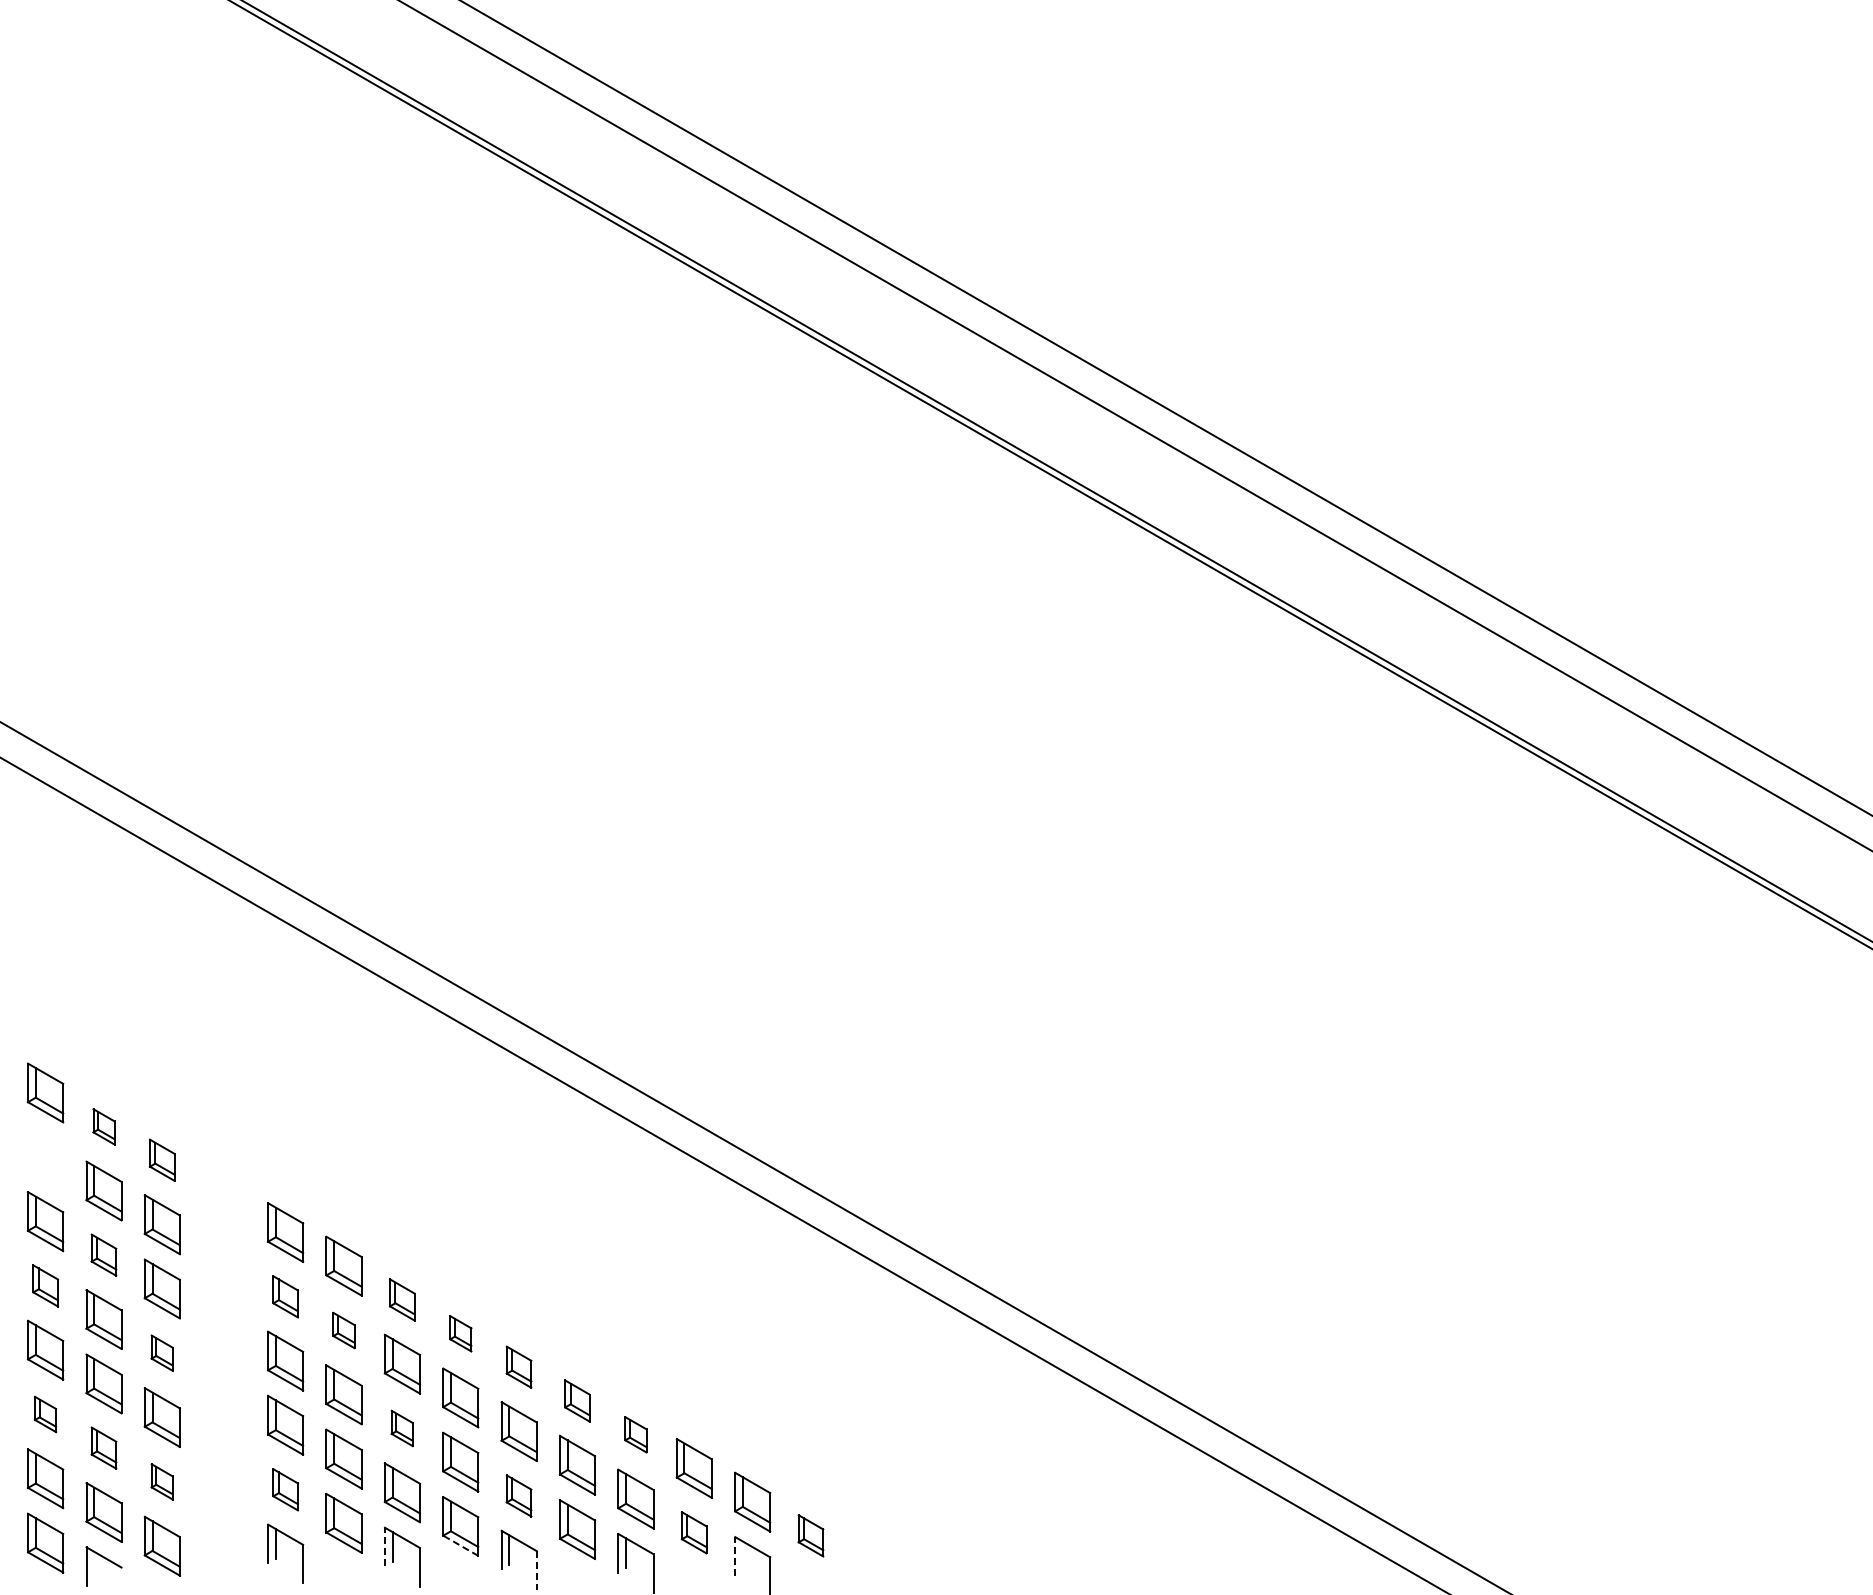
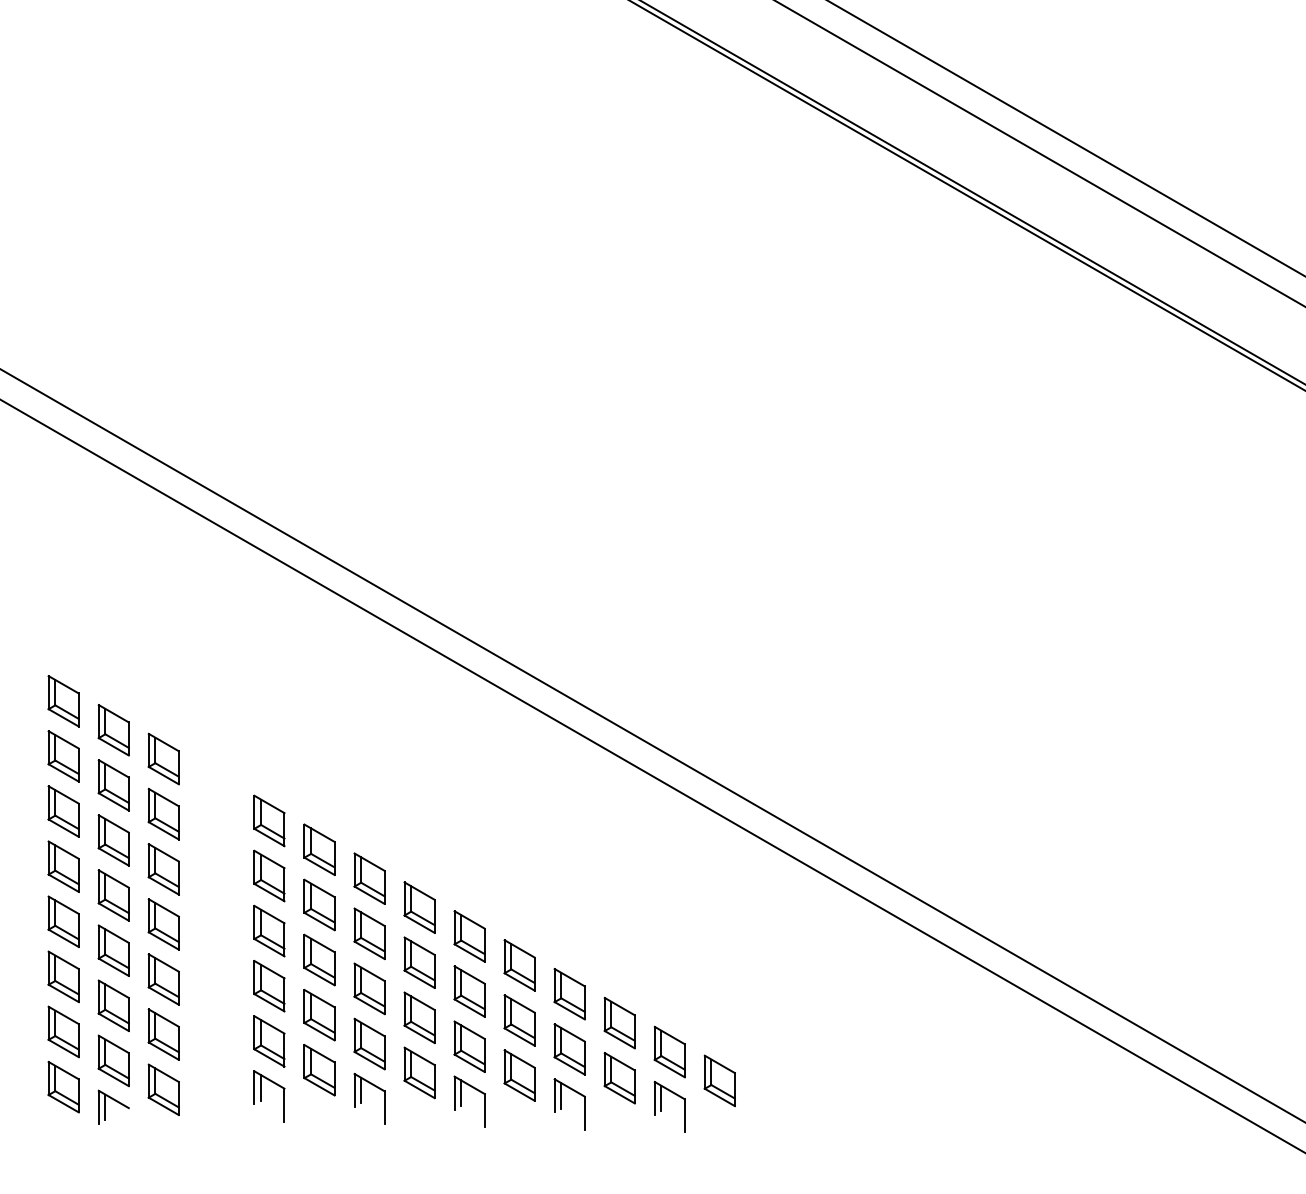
part: (103, 1126) -> (113, 730), size x1.67
part: (45, 1156) -> (63, 755), added
part: (161, 1159) -> (163, 758), size x1.43
part: (103, 1254) -> (113, 839), size x1.43
part: (45, 1285) -> (63, 866), size x1.43
part: (285, 1296) -> (269, 875), size x1.43
part: (401, 1299) -> (368, 878), size x1.43
part: (343, 1330) -> (319, 904), size x1.67
part: (460, 1333) -> (419, 907), size x1.67
part: (161, 1352) -> (163, 923), size x1.67
part: (518, 1366) -> (469, 935), size x1.43
part: (577, 1400) -> (519, 964), size x1.43
part: (45, 1414) -> (63, 976), size x1.67
part: (401, 1428) -> (368, 988), size x1.67
part: (635, 1434) -> (569, 994), size x1.67
part: (103, 1447) -> (113, 1005), size x1.43
part: (161, 1481) -> (163, 1034), size x1.67
part: (285, 1489) -> (269, 1041), size x1.43
part: (518, 1495) -> (469, 1046), size x1.43
part: (693, 1532) -> (619, 1078), size x1.43
part: (810, 1535) -> (719, 1080), size x1.43
line: (460, 1545) -> (419, 1089), dashed -> solid
line: (384, 1546) -> (354, 1090), dashed -> solid
line: (735, 1555) -> (655, 1097), dashed -> solid
line: (742, 1556) -> (661, 1098), added
line: (94, 1566) -> (105, 1107), added
line: (536, 1570) -> (484, 1110), dashed -> solid

